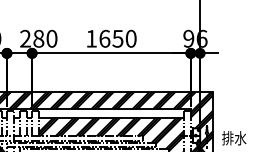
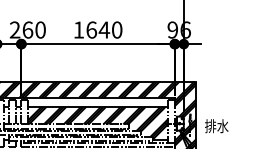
text: (38, 38) -> (27, 29), 280 -> 260
text: (118, 38) -> (104, 29), 1650 -> 1640

